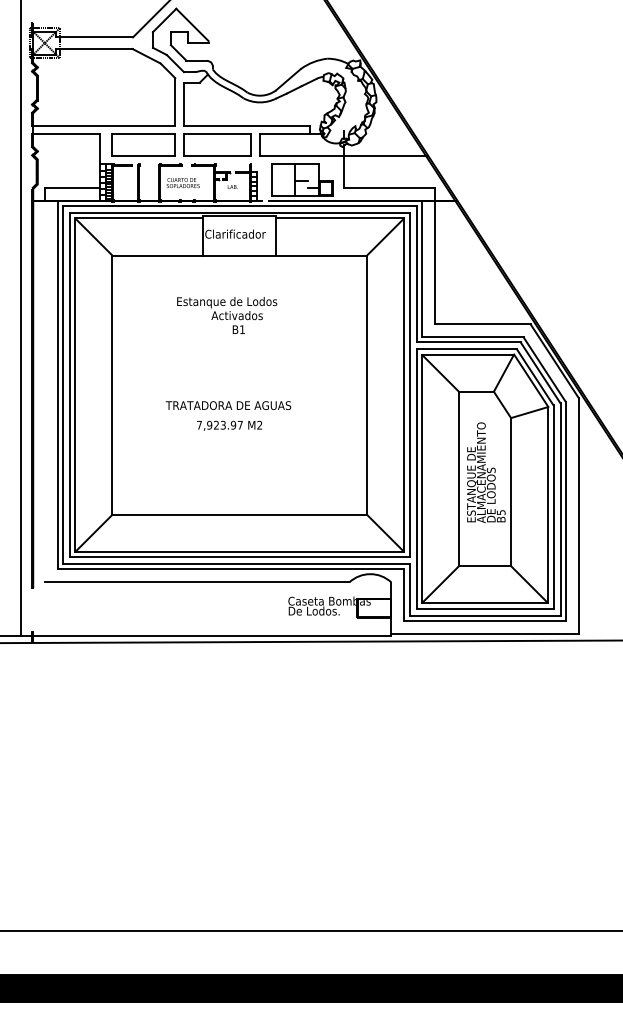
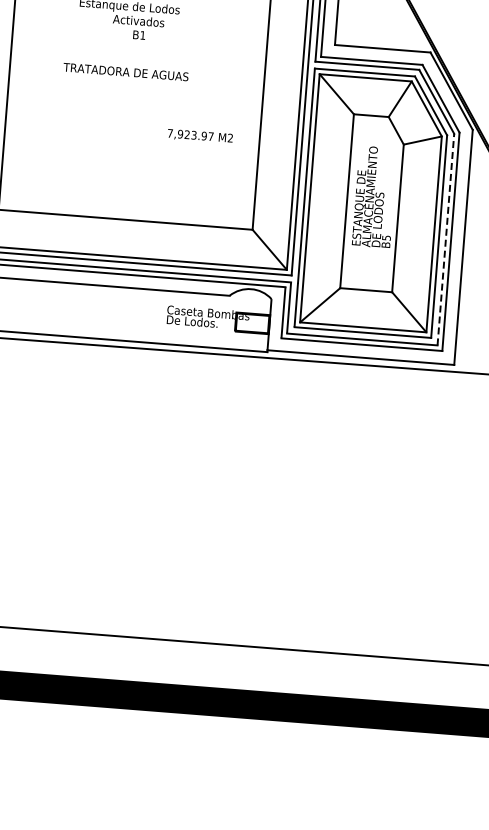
text: (228, 405) -> (126, 72), moved
text: (229, 425) -> (200, 136), moved
line: (560, 509) -> (445, 239), solid -> dashed

